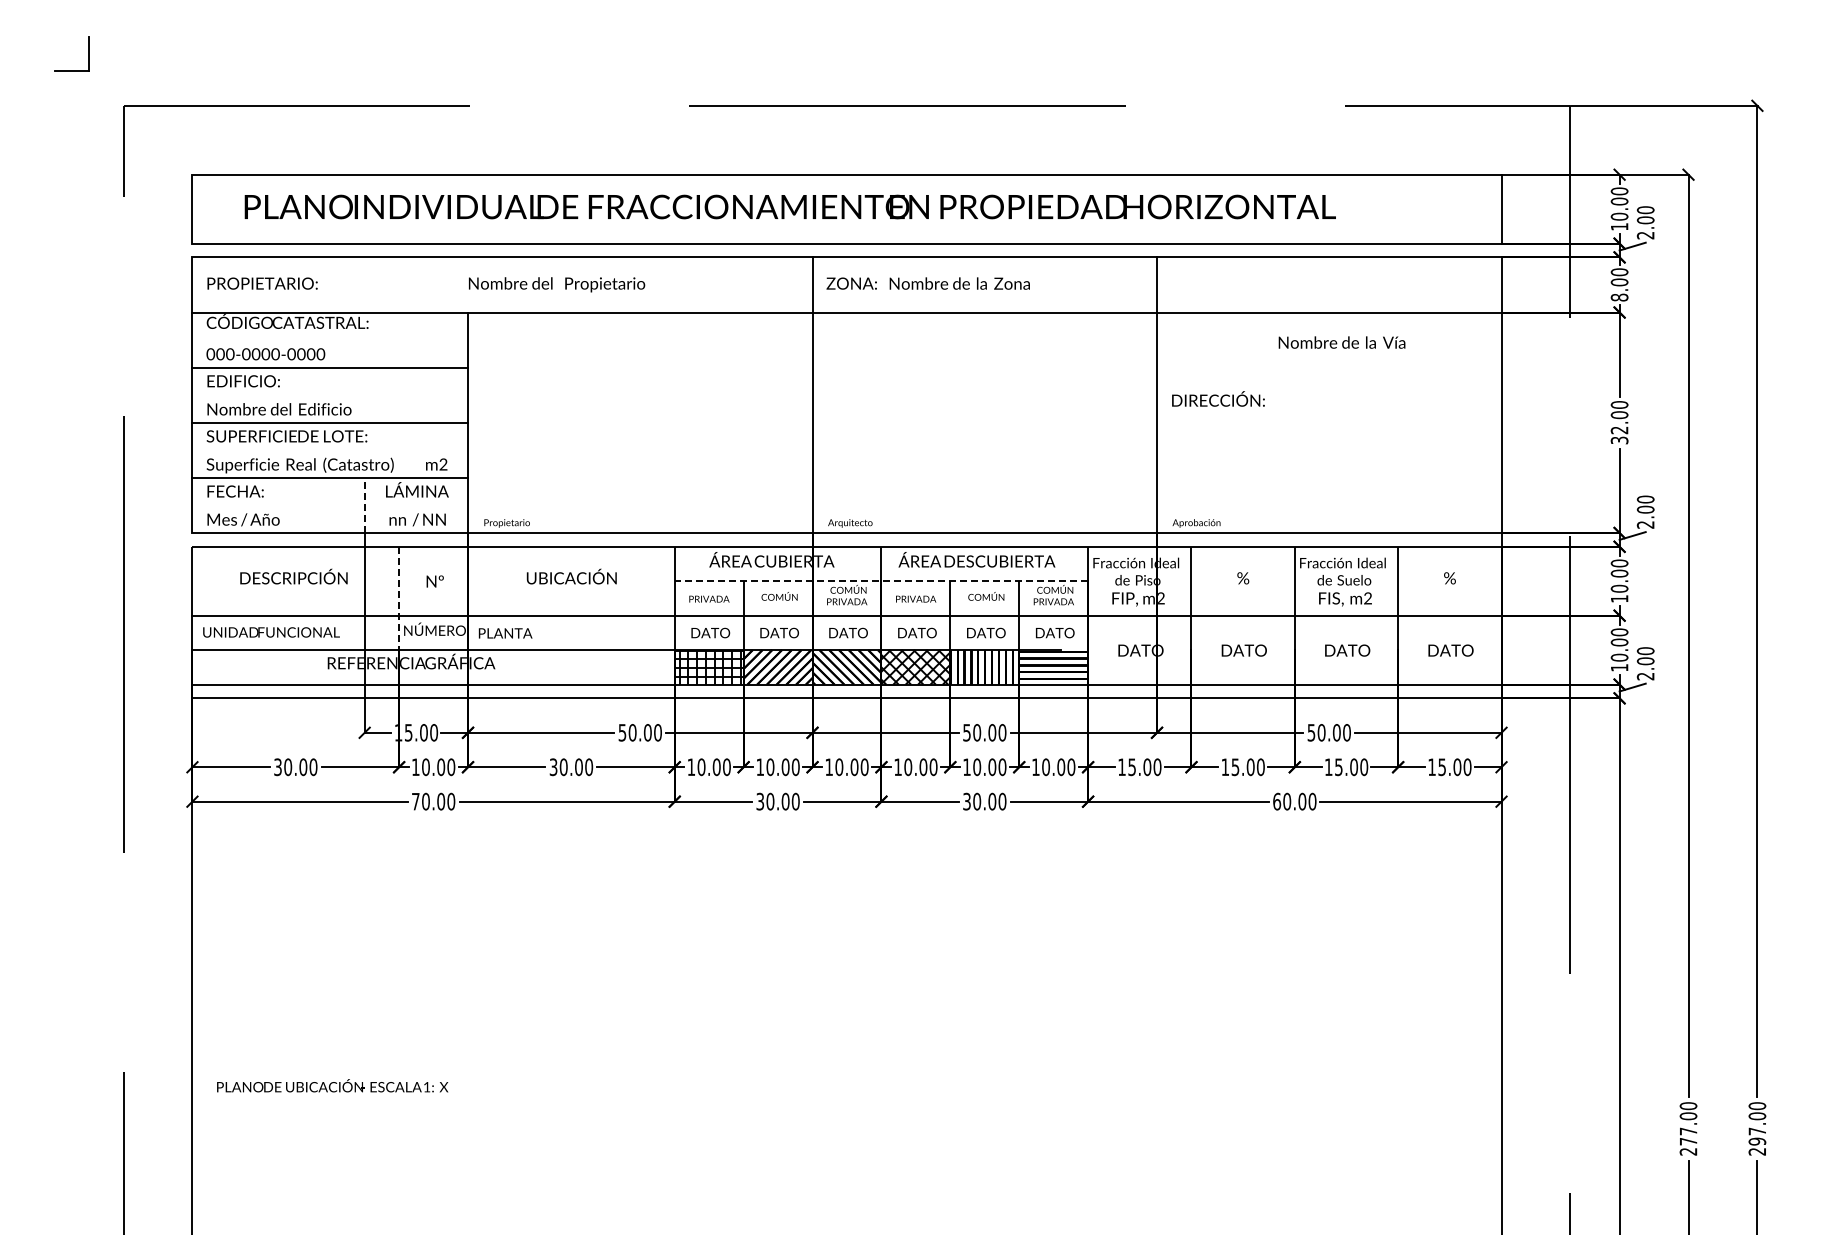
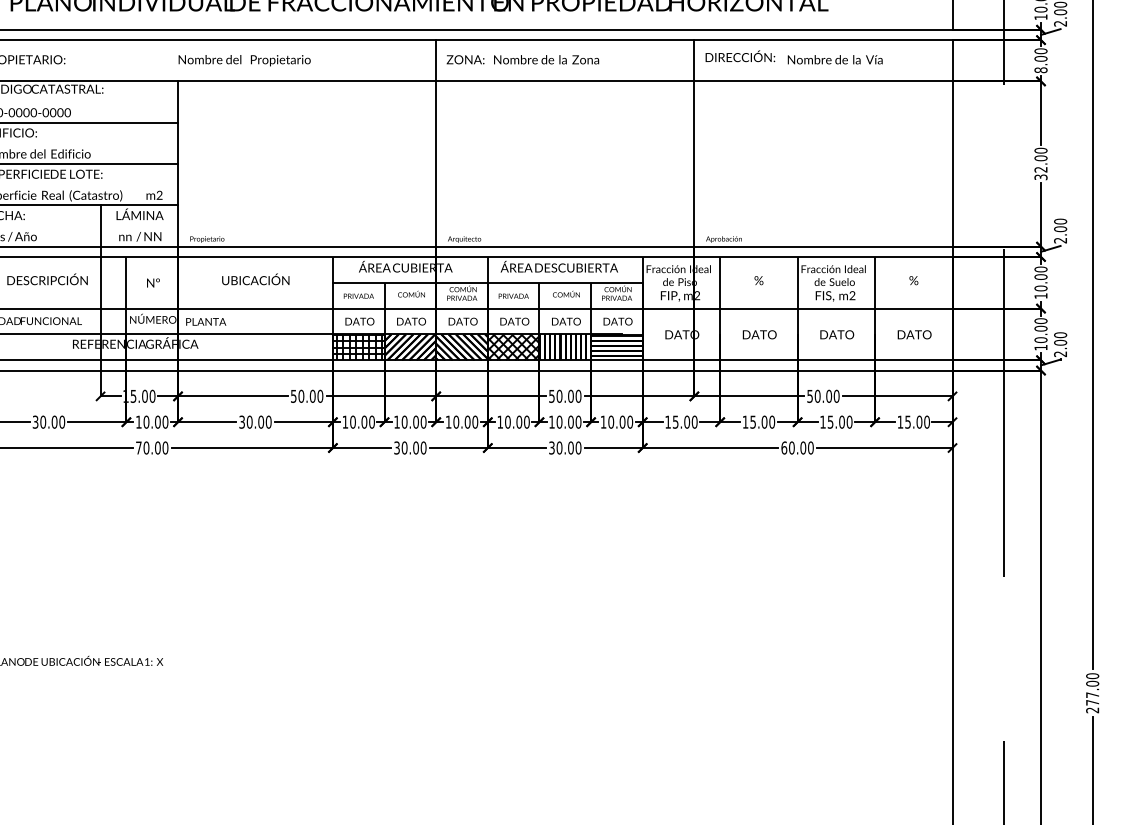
text: (1341, 342) -> (834, 59), moved
text: (1218, 398) -> (740, 55), moved
line: (364, 505) -> (100, 226), dashed -> solid
line: (881, 581) -> (487, 283), dashed -> solid
line: (399, 598) -> (126, 295), dashed -> solid

